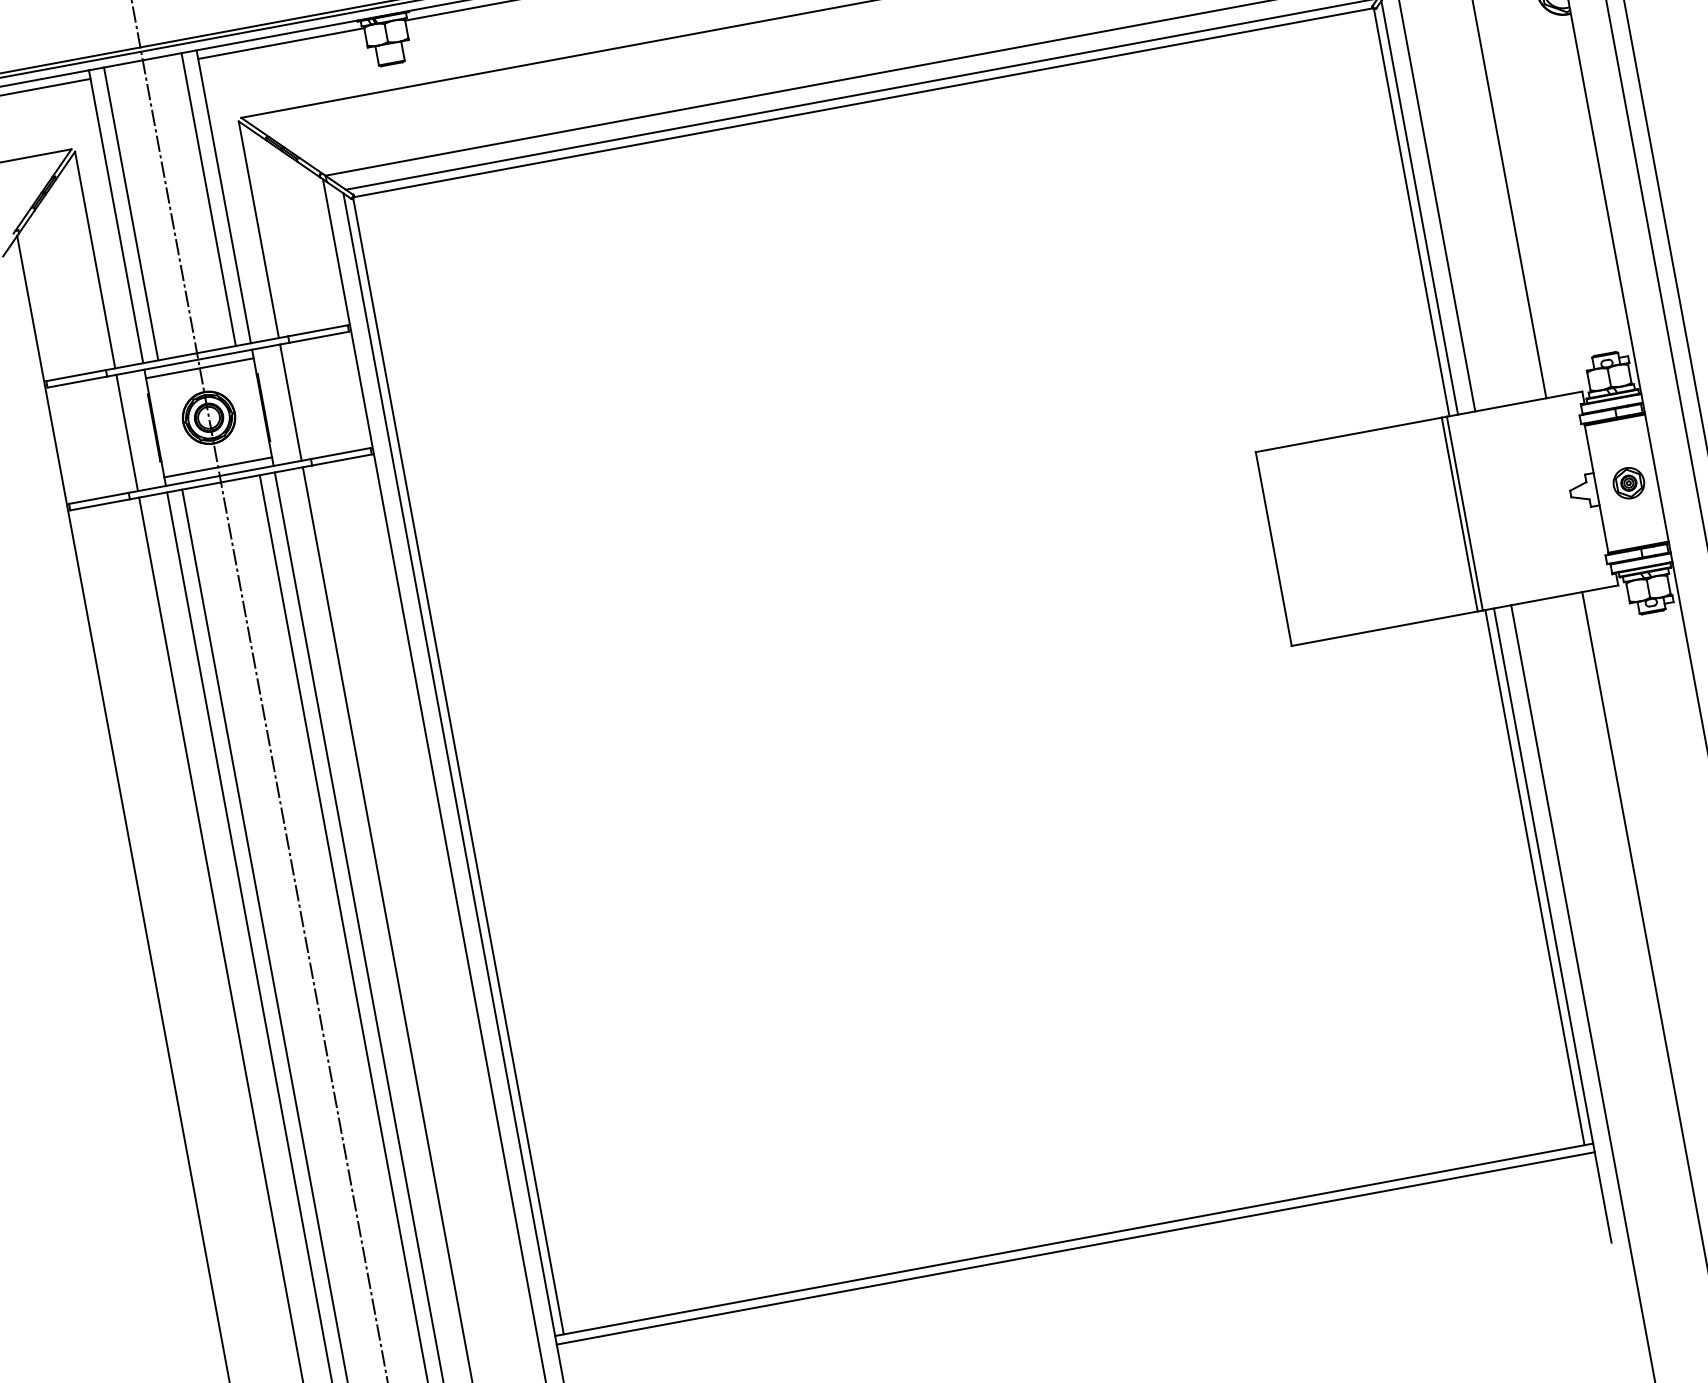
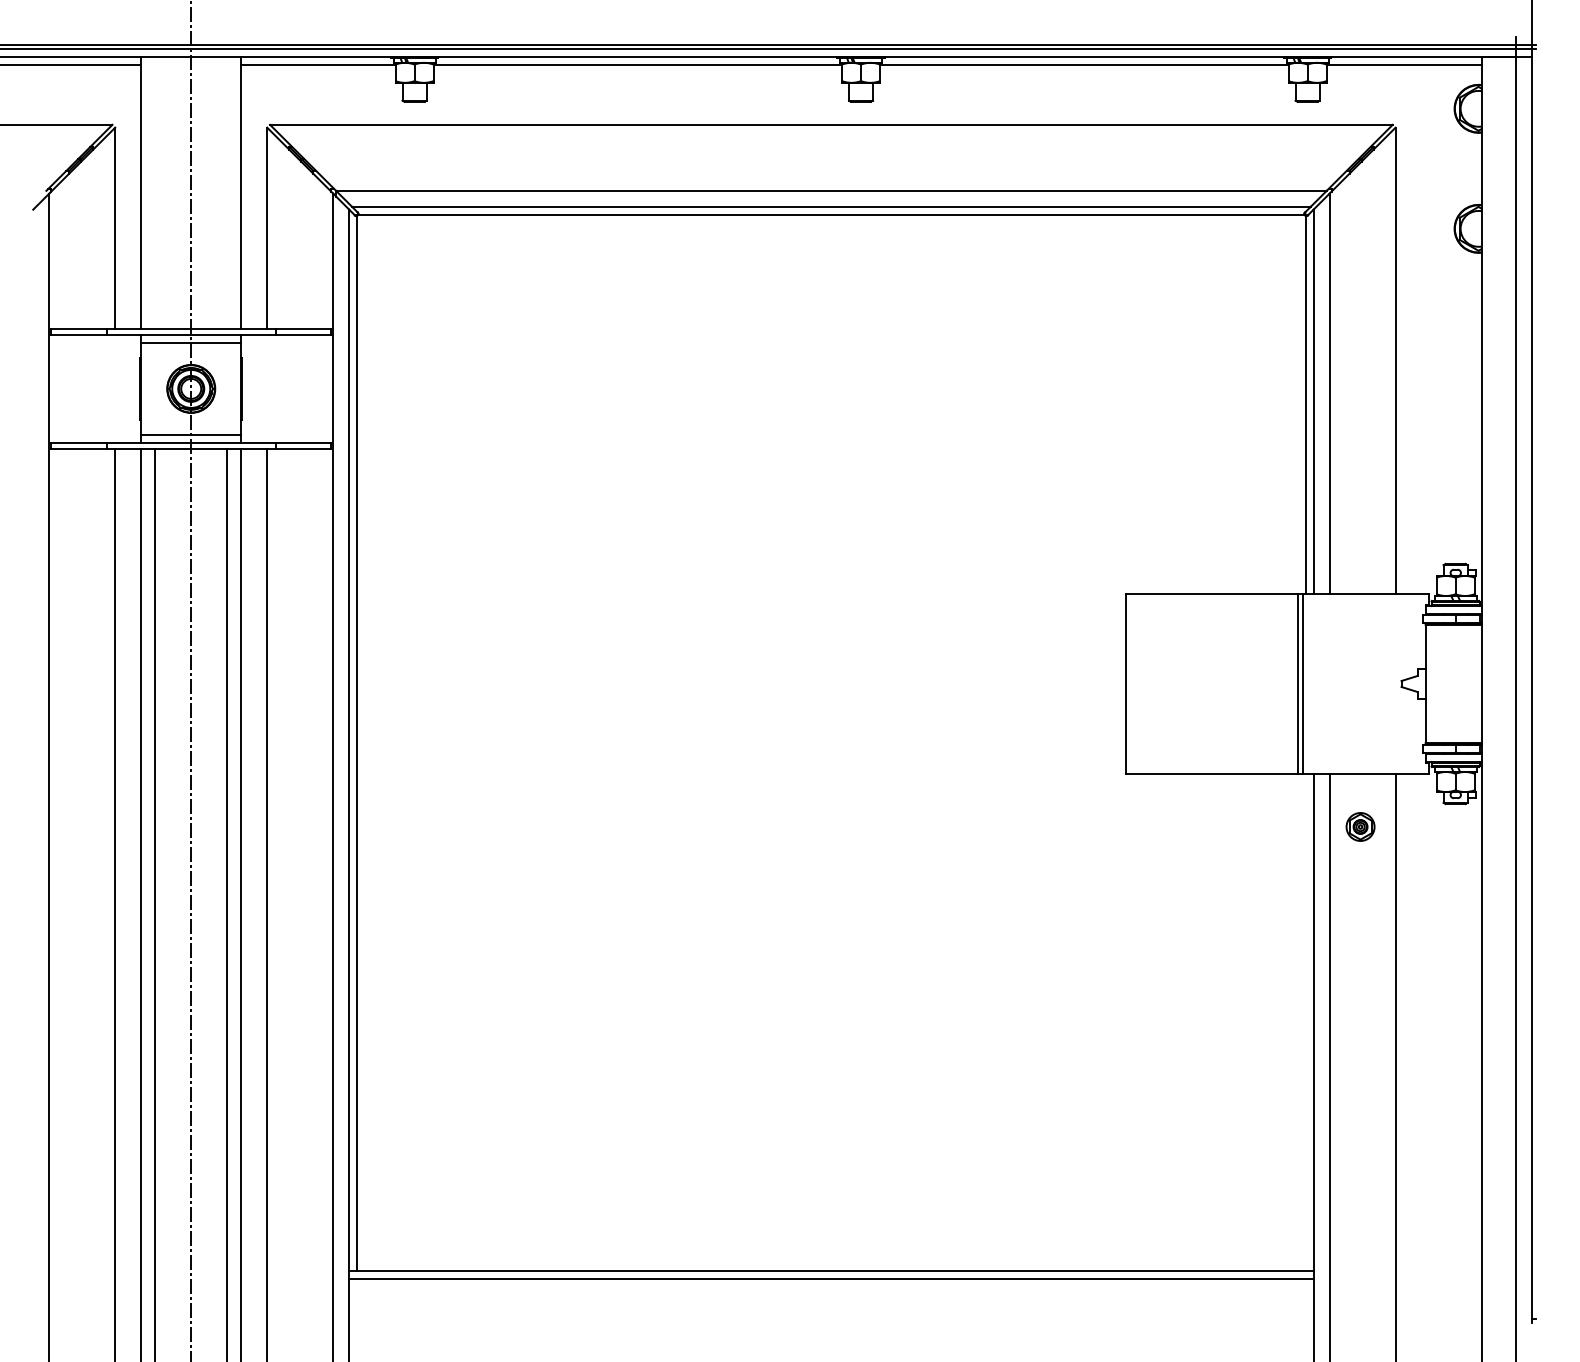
line: (208, 199) -> (227, 192), removed
line: (131, 213) -> (155, 192), removed
line: (291, 402) -> (267, 388), removed
line: (127, 432) -> (115, 388), removed
part: (1628, 482) -> (1360, 826), moved
line: (1534, 877) -> (1305, 1022), removed

